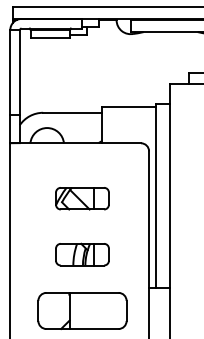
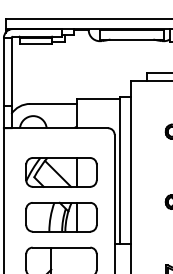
part: (82, 198) -> (61, 172), size x1.67
part: (82, 253) -> (61, 216), size x1.67

